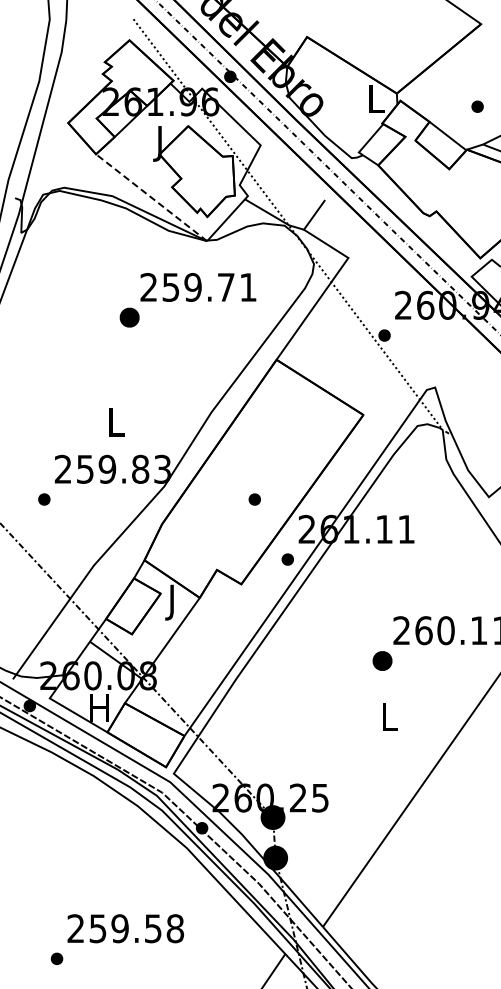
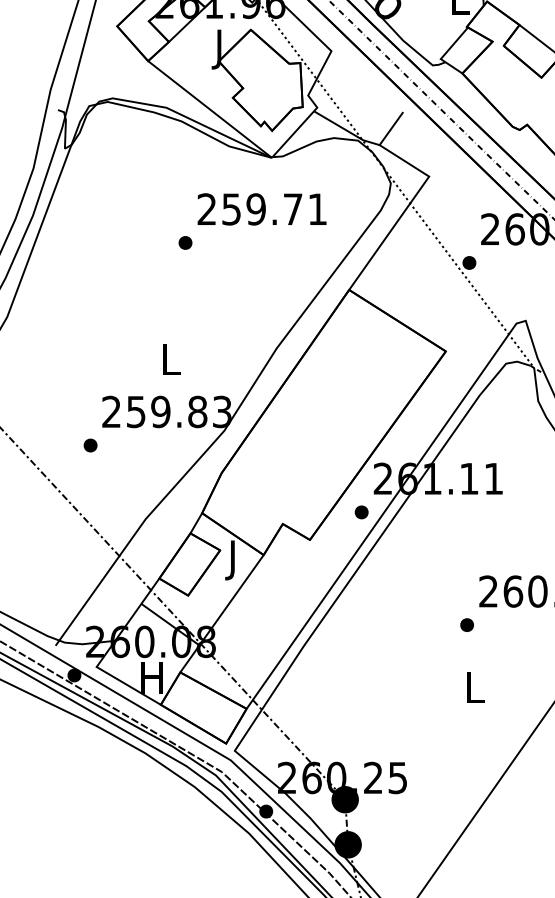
line: (151, 197) -> (209, 109), dashed -> solid
part: (129, 317) -> (185, 242), size x0.62
part: (254, 499) -> (324, 445), removed
part: (382, 660) -> (467, 624), size x0.62

